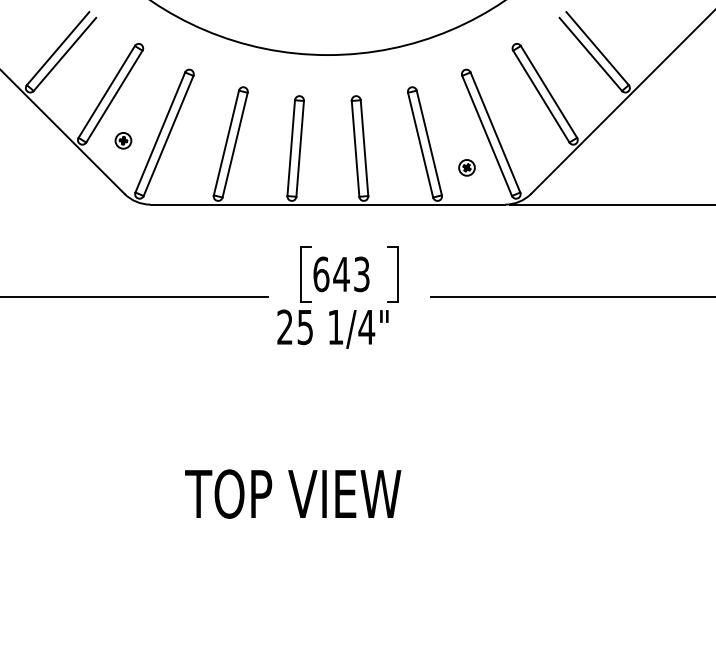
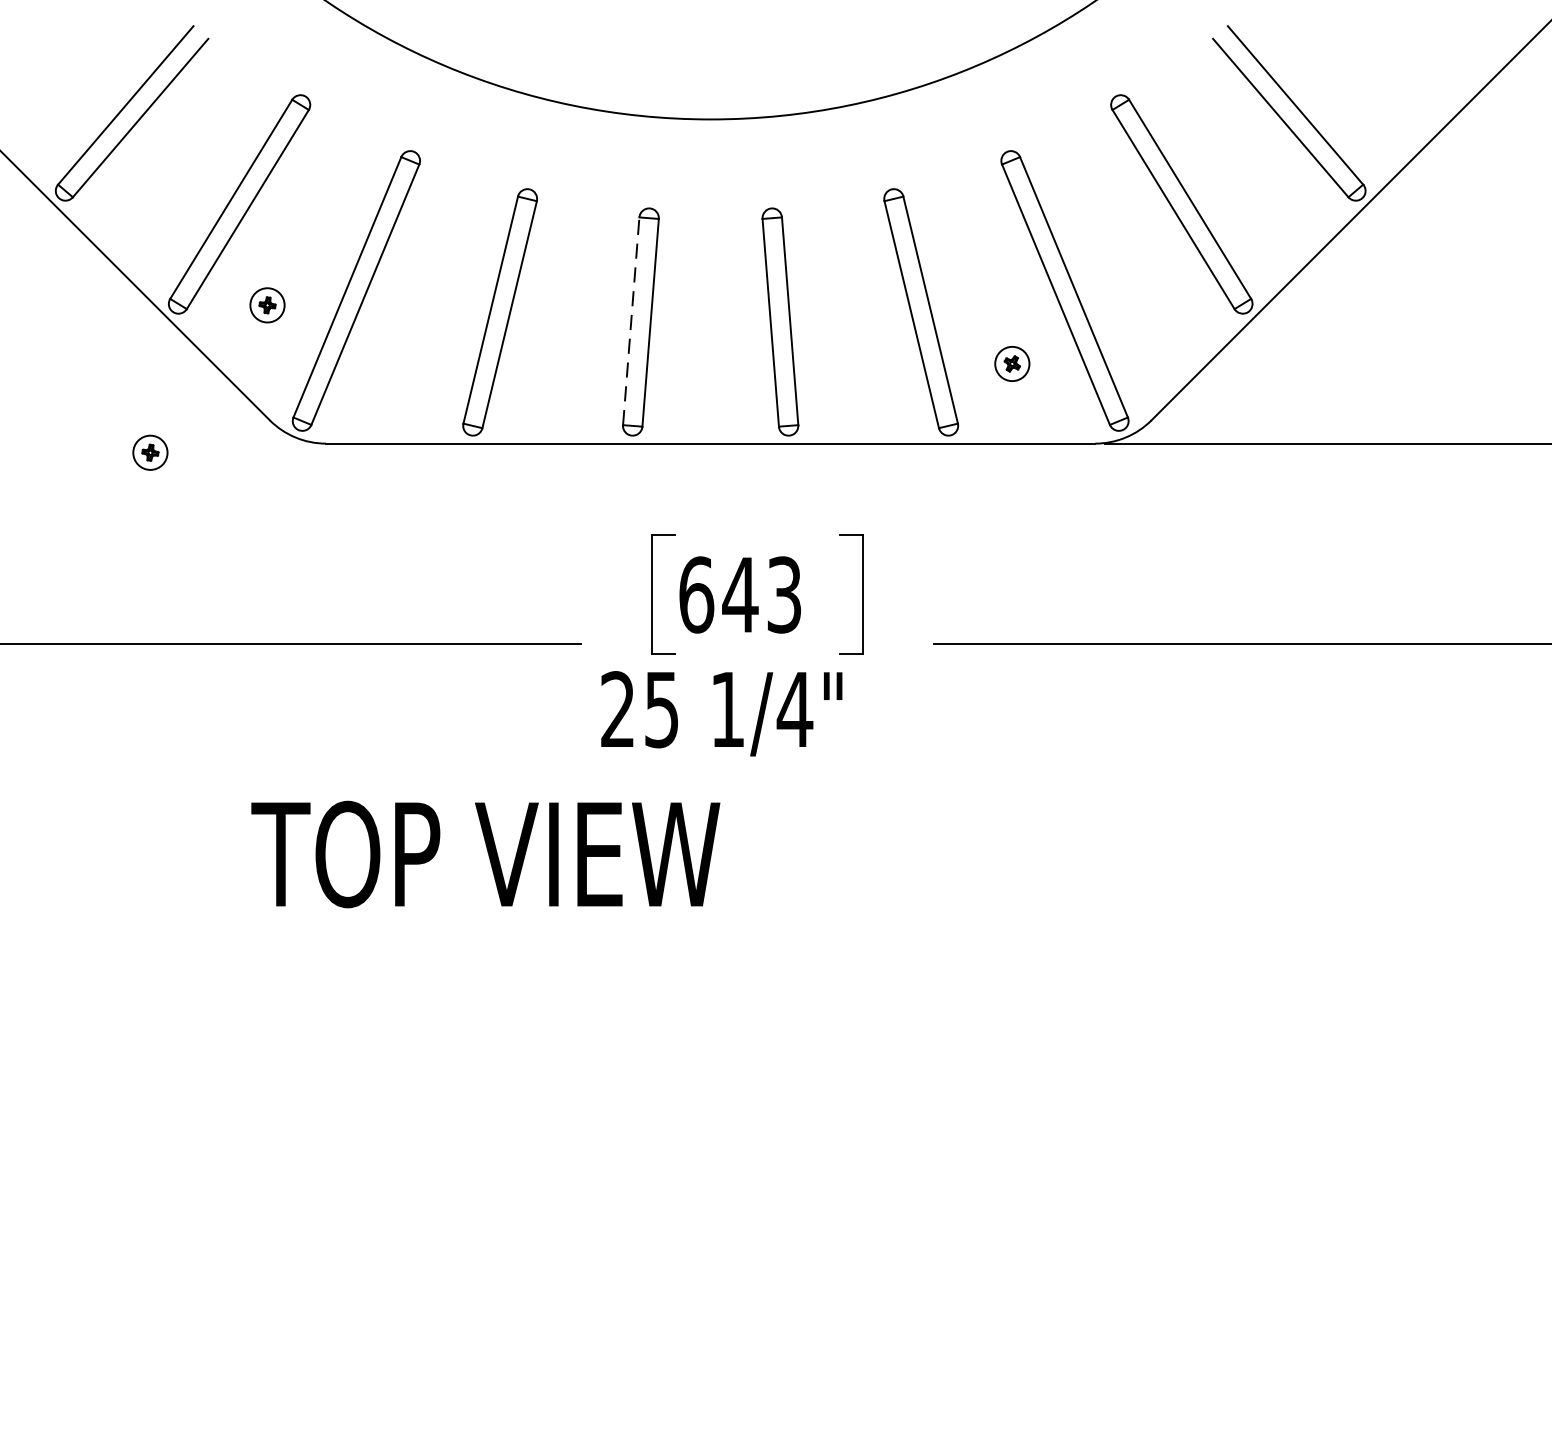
line: (291, 147) -> (631, 319), solid -> dashed
part: (69, 208) -> (150, 452), added
text: (293, 493) -> (486, 853), moved

